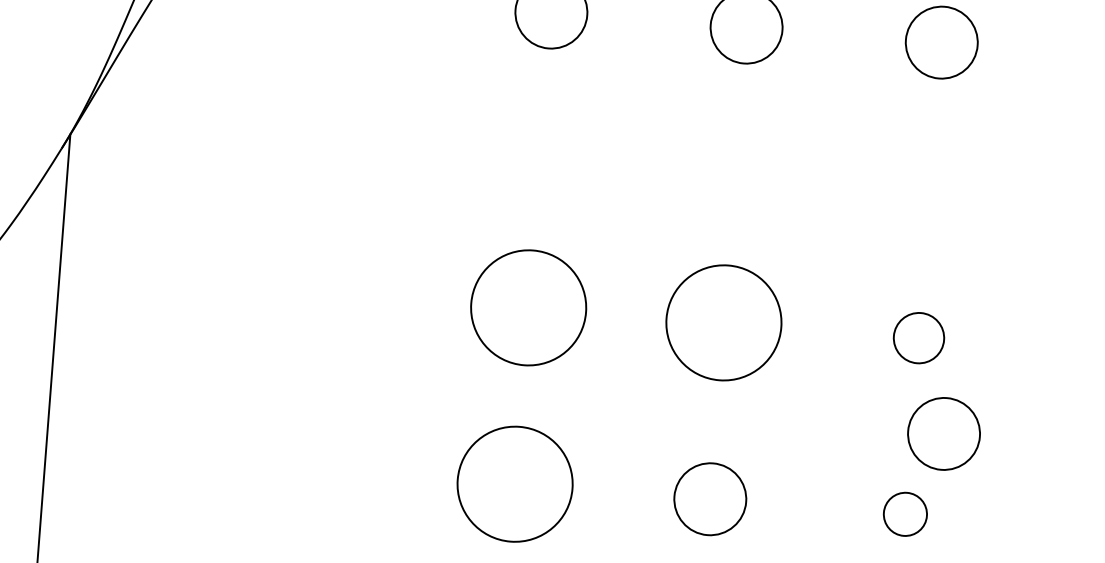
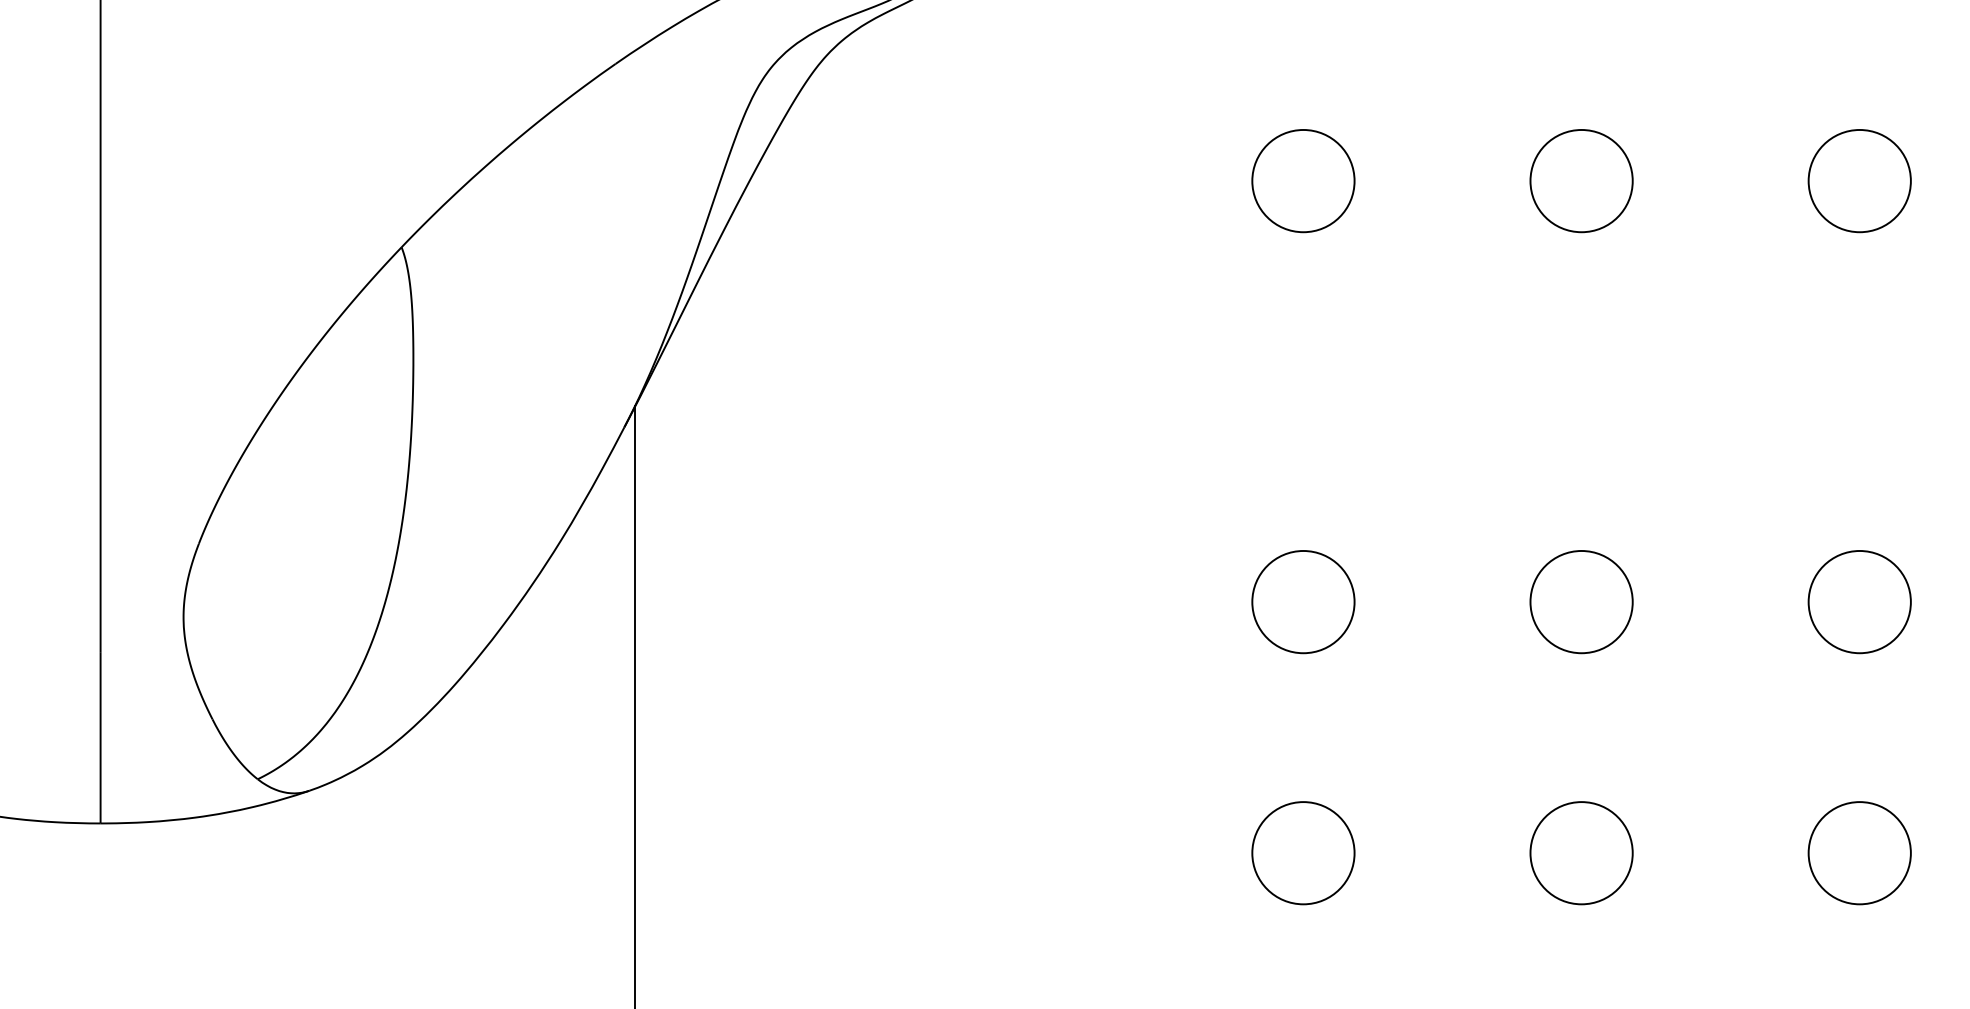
circle: (528, 308) -> (1303, 602), size x0.62
circle: (723, 323) -> (1581, 602), size x0.62
circle: (918, 338) -> (1859, 602), size x1.43
circle: (943, 434) -> (1905, 735), removed
circle: (515, 484) -> (1303, 853), size x0.62
circle: (905, 514) -> (1859, 853), size x1.67

